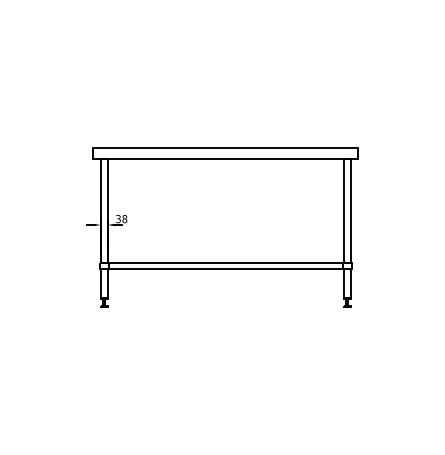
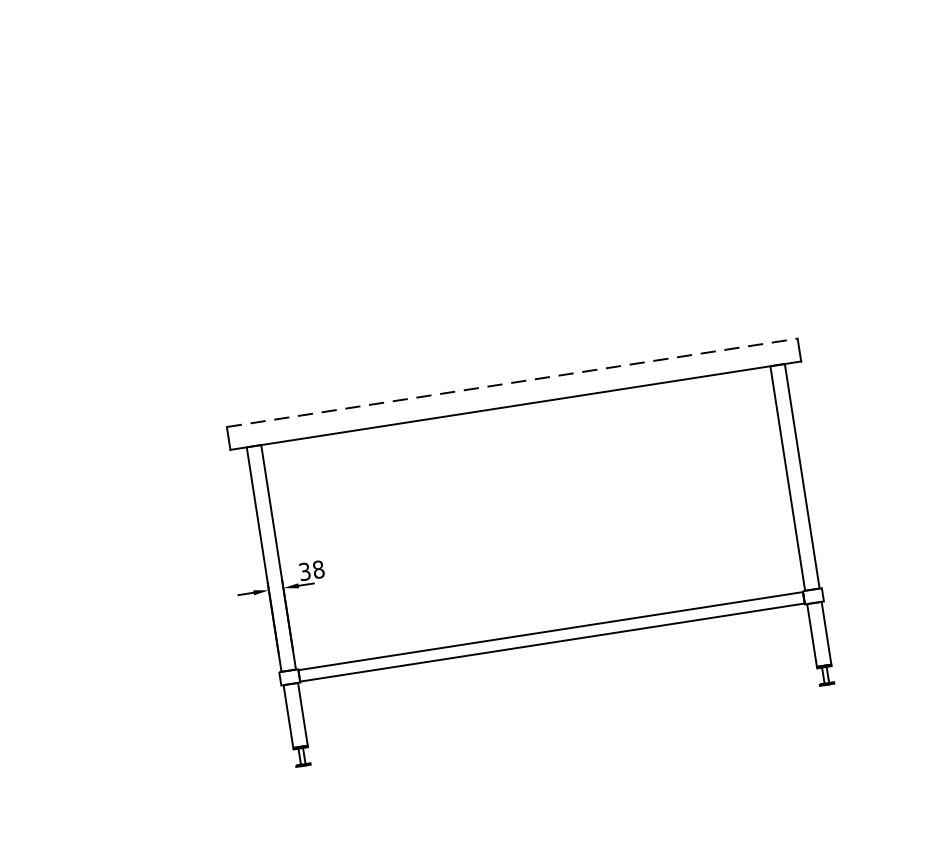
line: (225, 147) -> (511, 381), solid -> dashed

